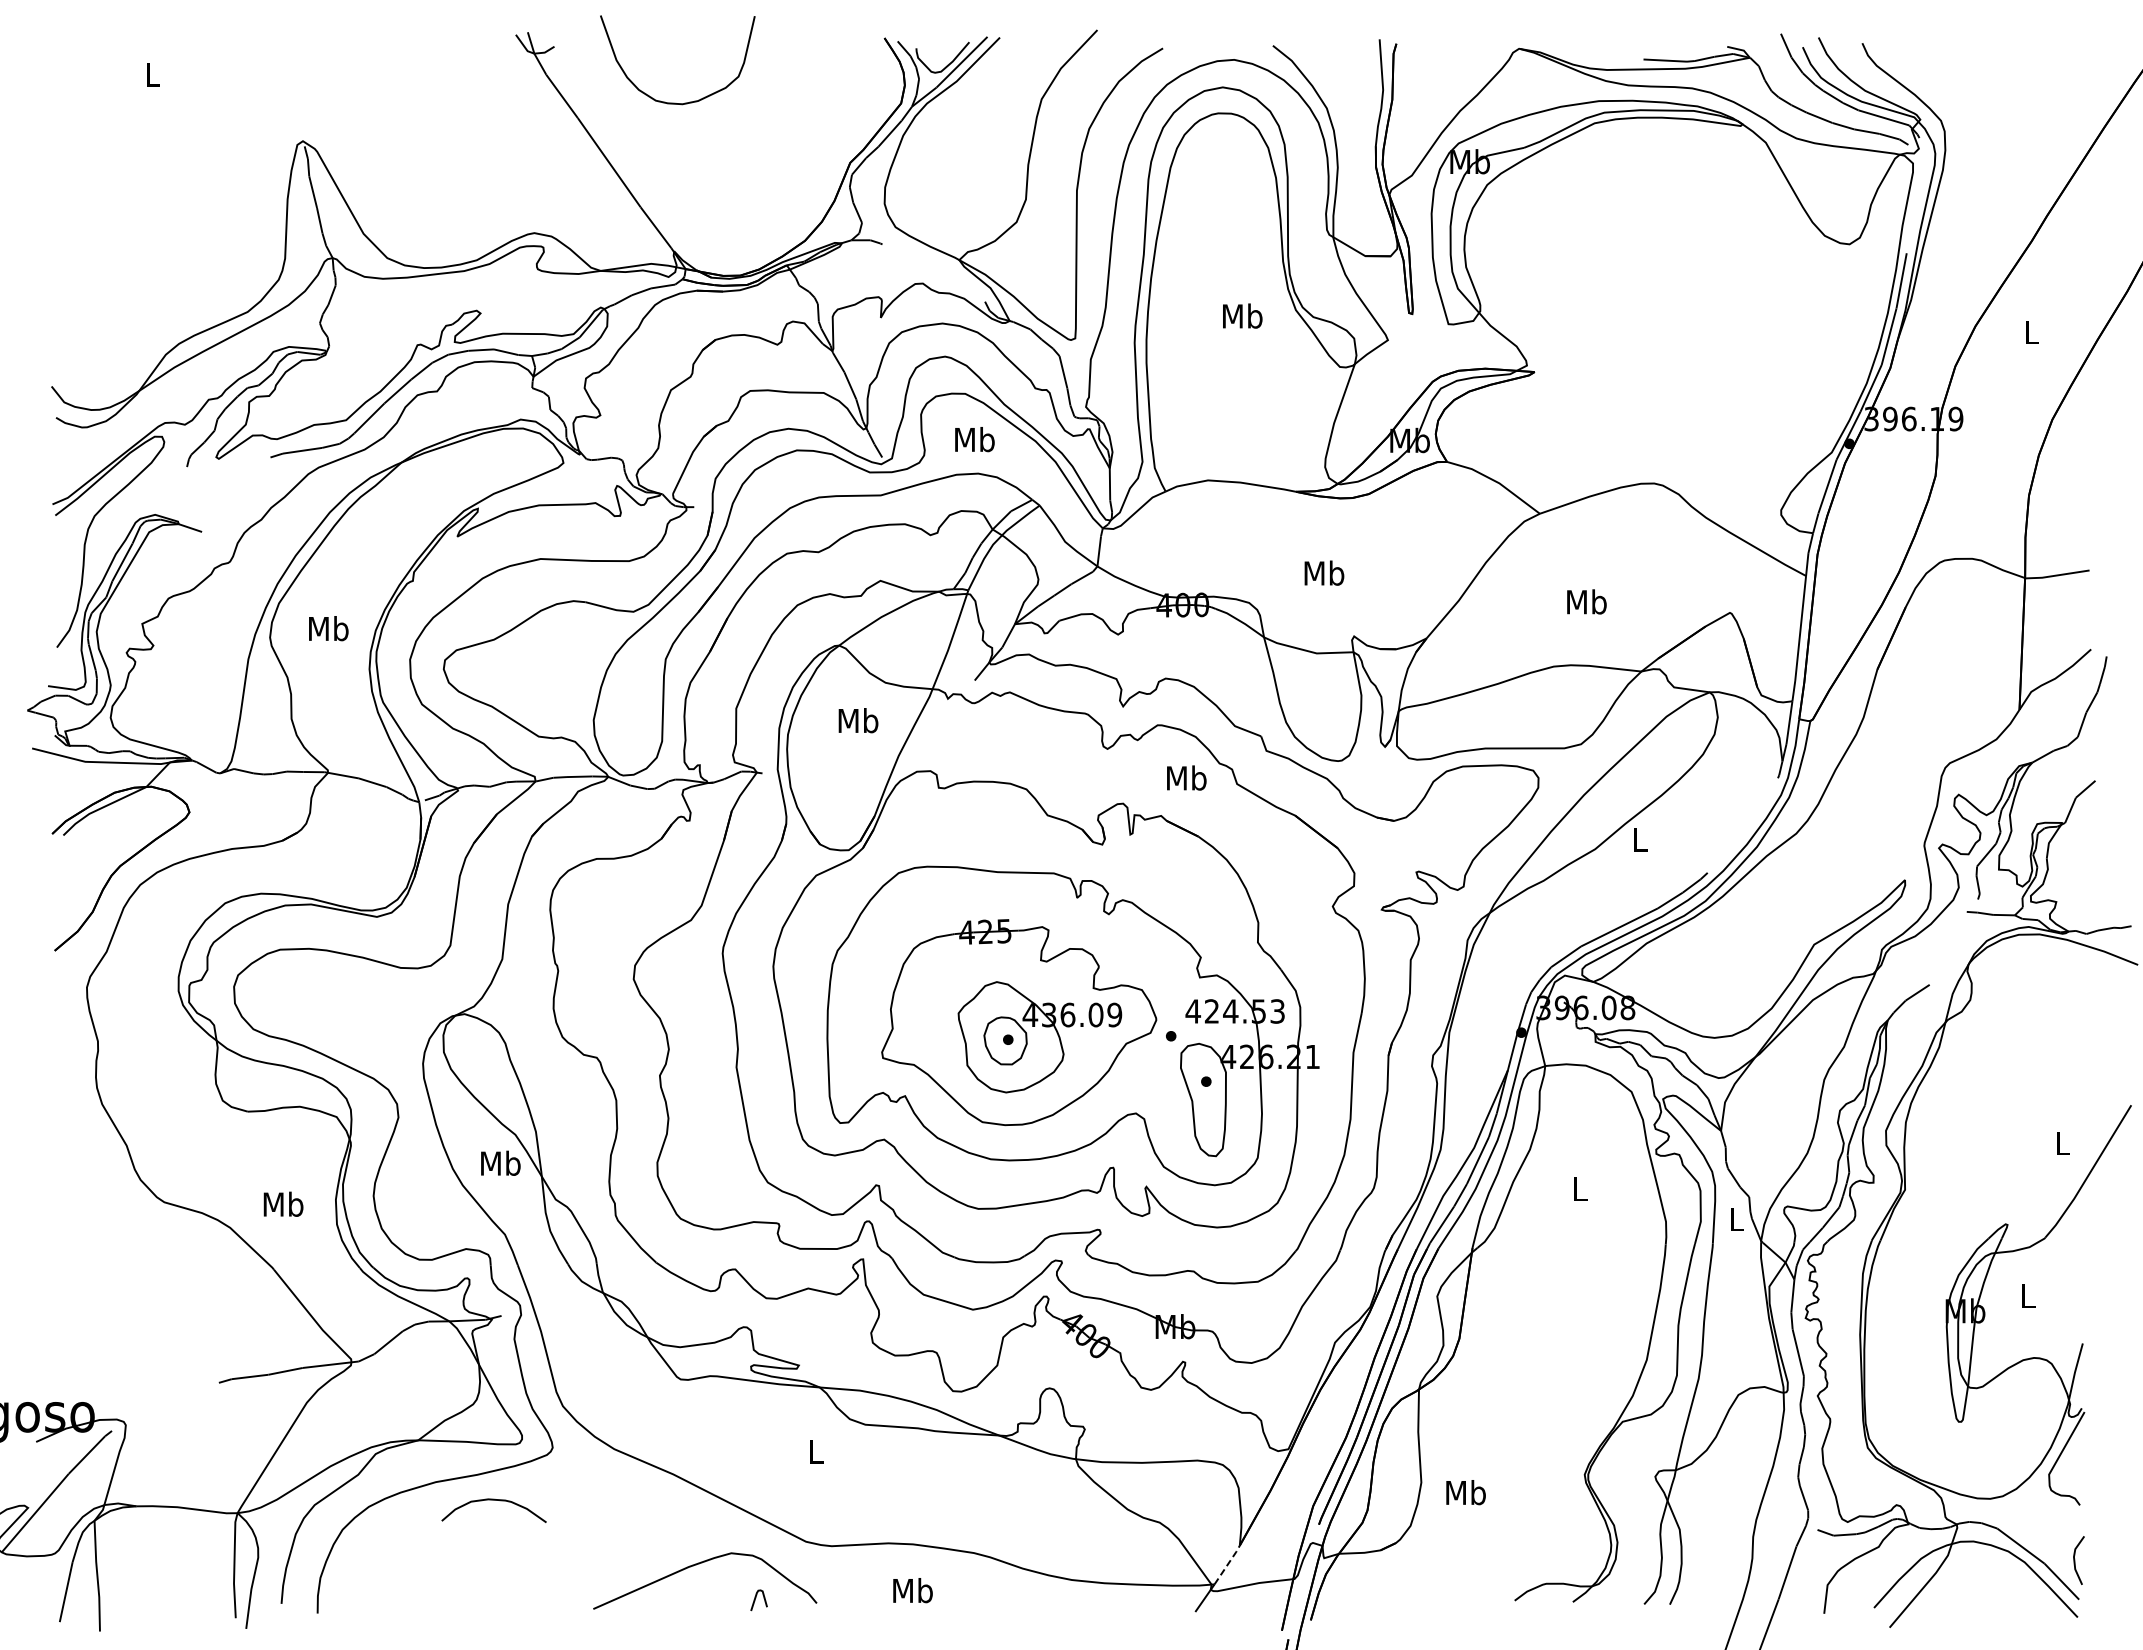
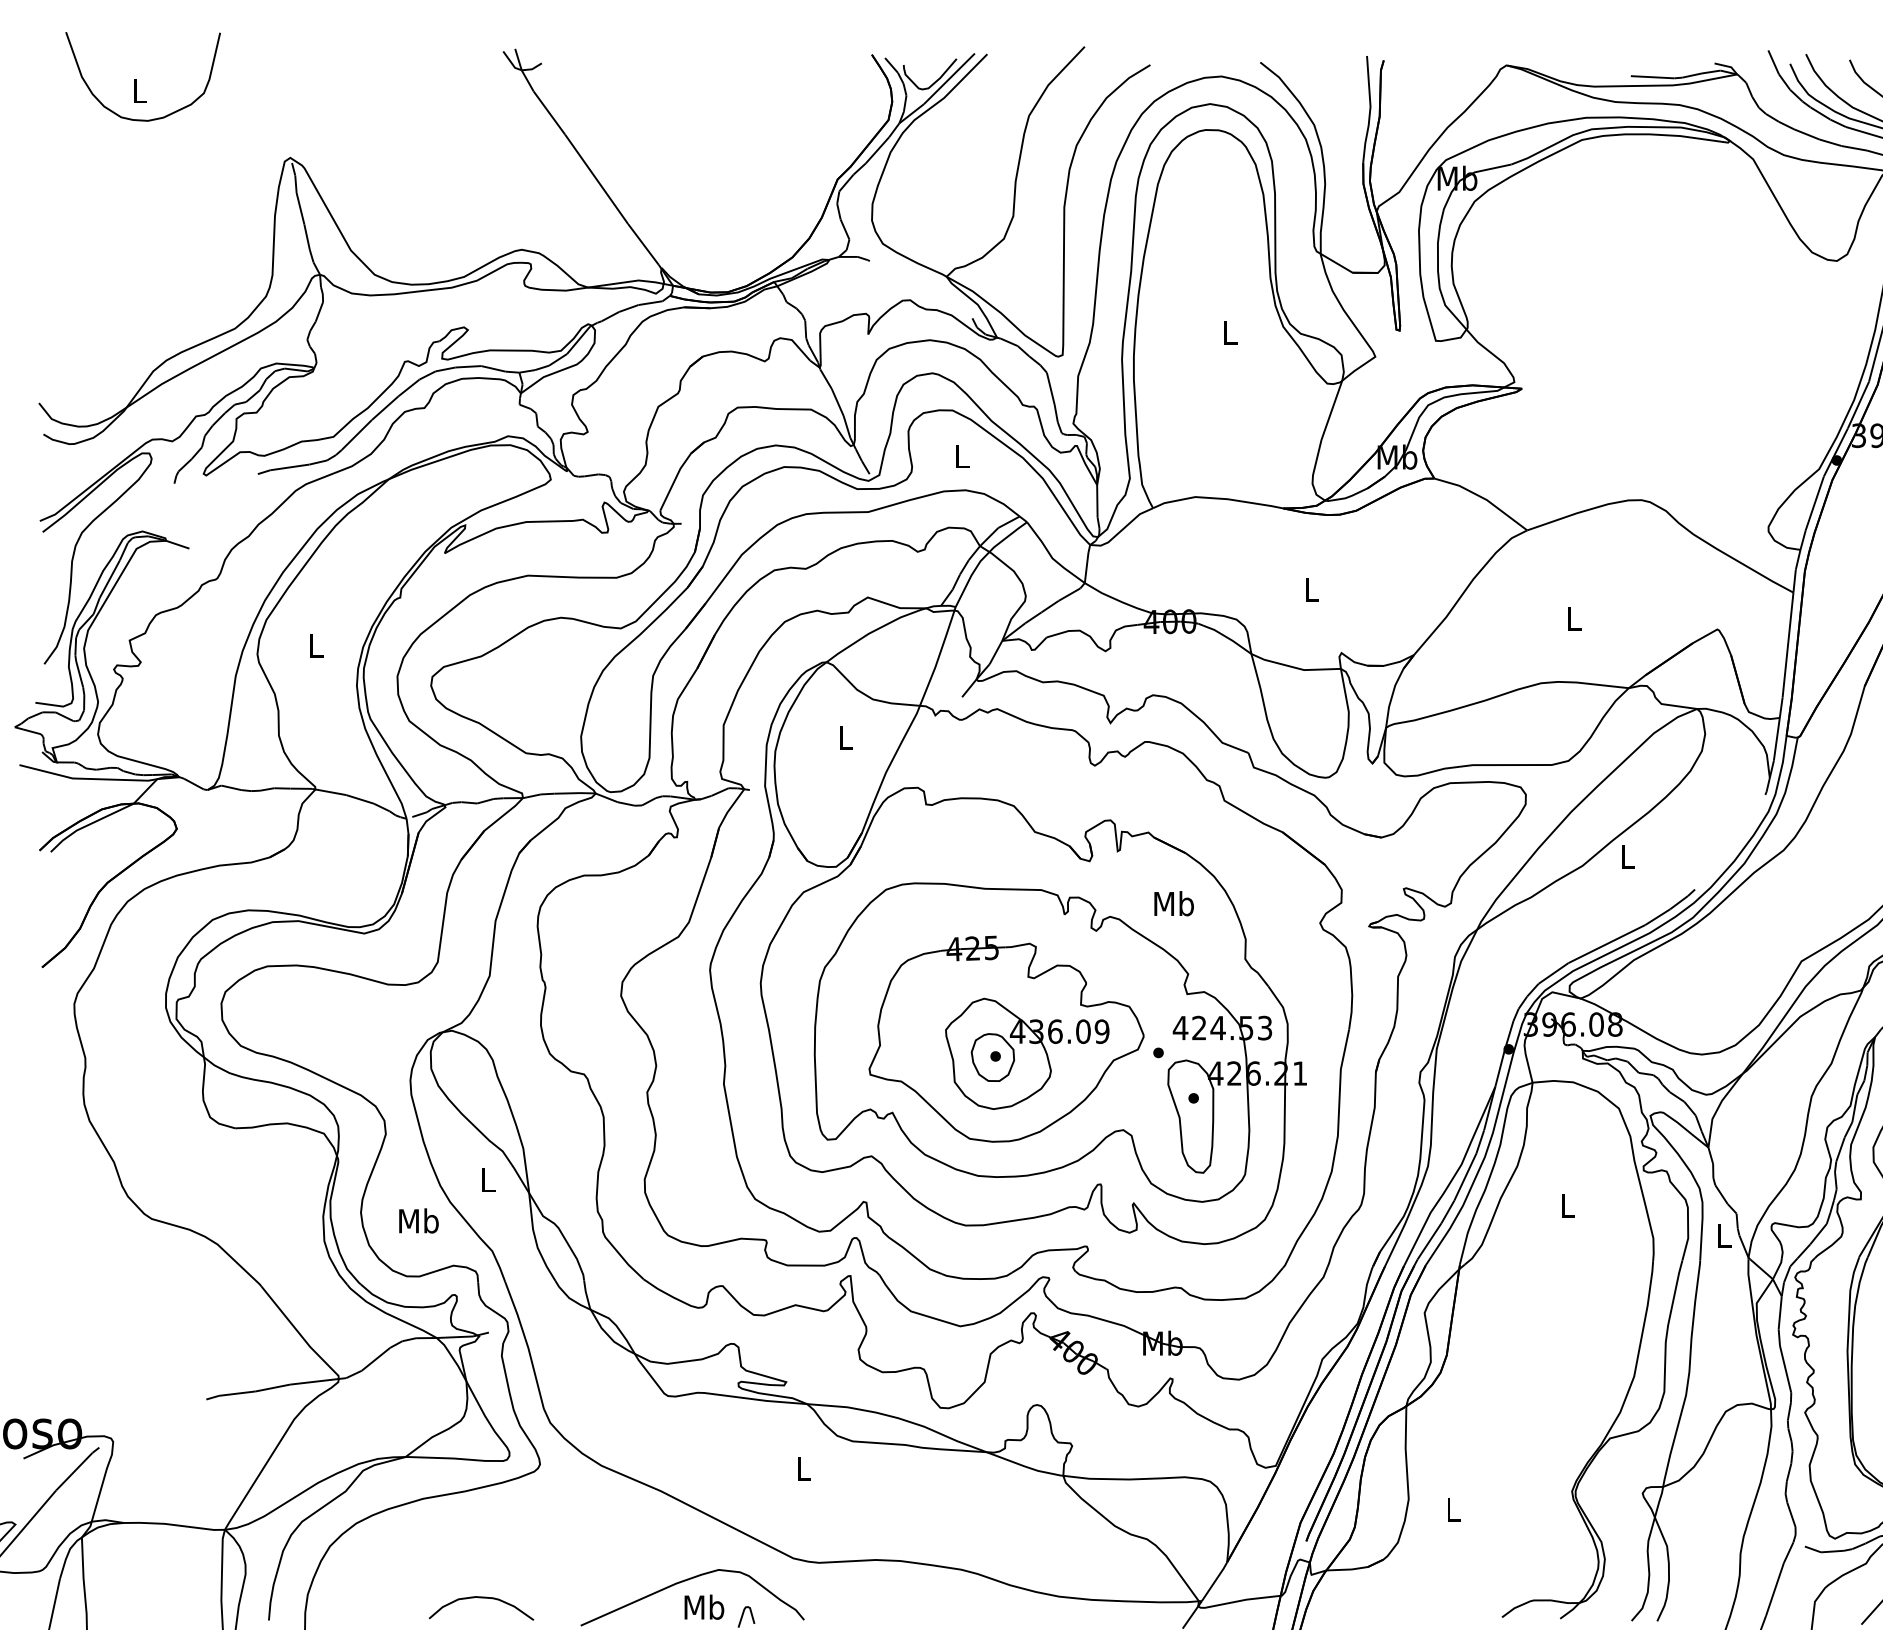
curve: (675, 102) -> (140, 119), moved
text: (1242, 315) -> (1229, 332), Mb -> L
text: (974, 439) -> (961, 456), Mb -> L
text: (1324, 572) -> (1311, 589), Mb -> L
text: (1586, 601) -> (1573, 618), Mb -> L
text: (328, 628) -> (315, 645), Mb -> L
text: (858, 720) -> (845, 737), Mb -> L
text: (1186, 777) -> (1173, 903), moved
text: (500, 1162) -> (487, 1179), Mb -> L
text: (283, 1203) -> (418, 1220), moved
text: (1465, 1492) -> (1452, 1509), Mb -> L
curve: (493, 1500) -> (480, 1598), moved
line: (1228, 1564) -> (1215, 1581), dashed -> solid
text: (912, 1590) -> (703, 1607), moved

